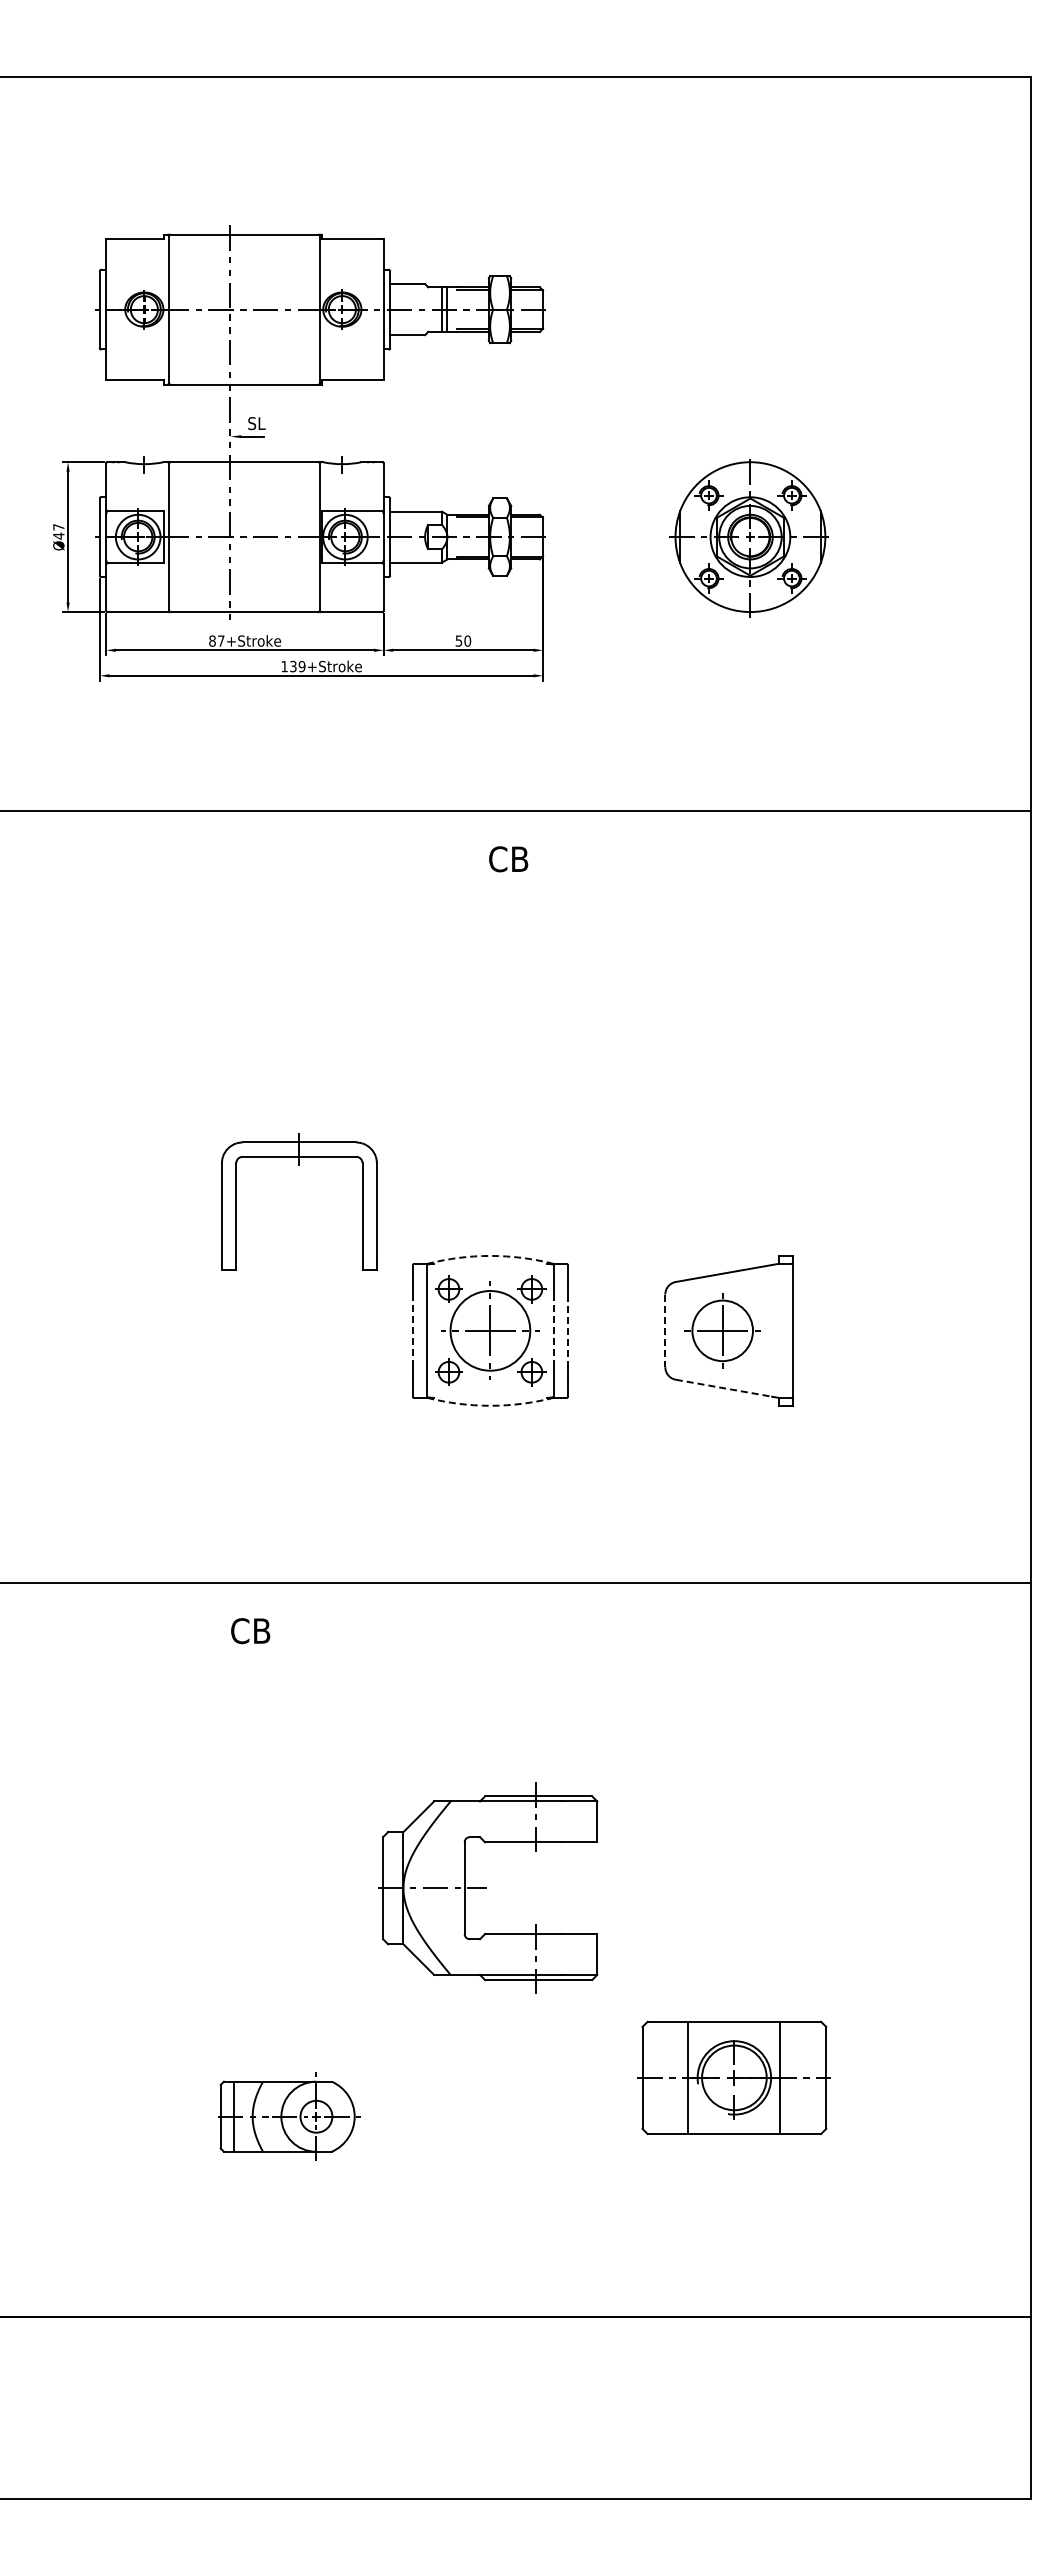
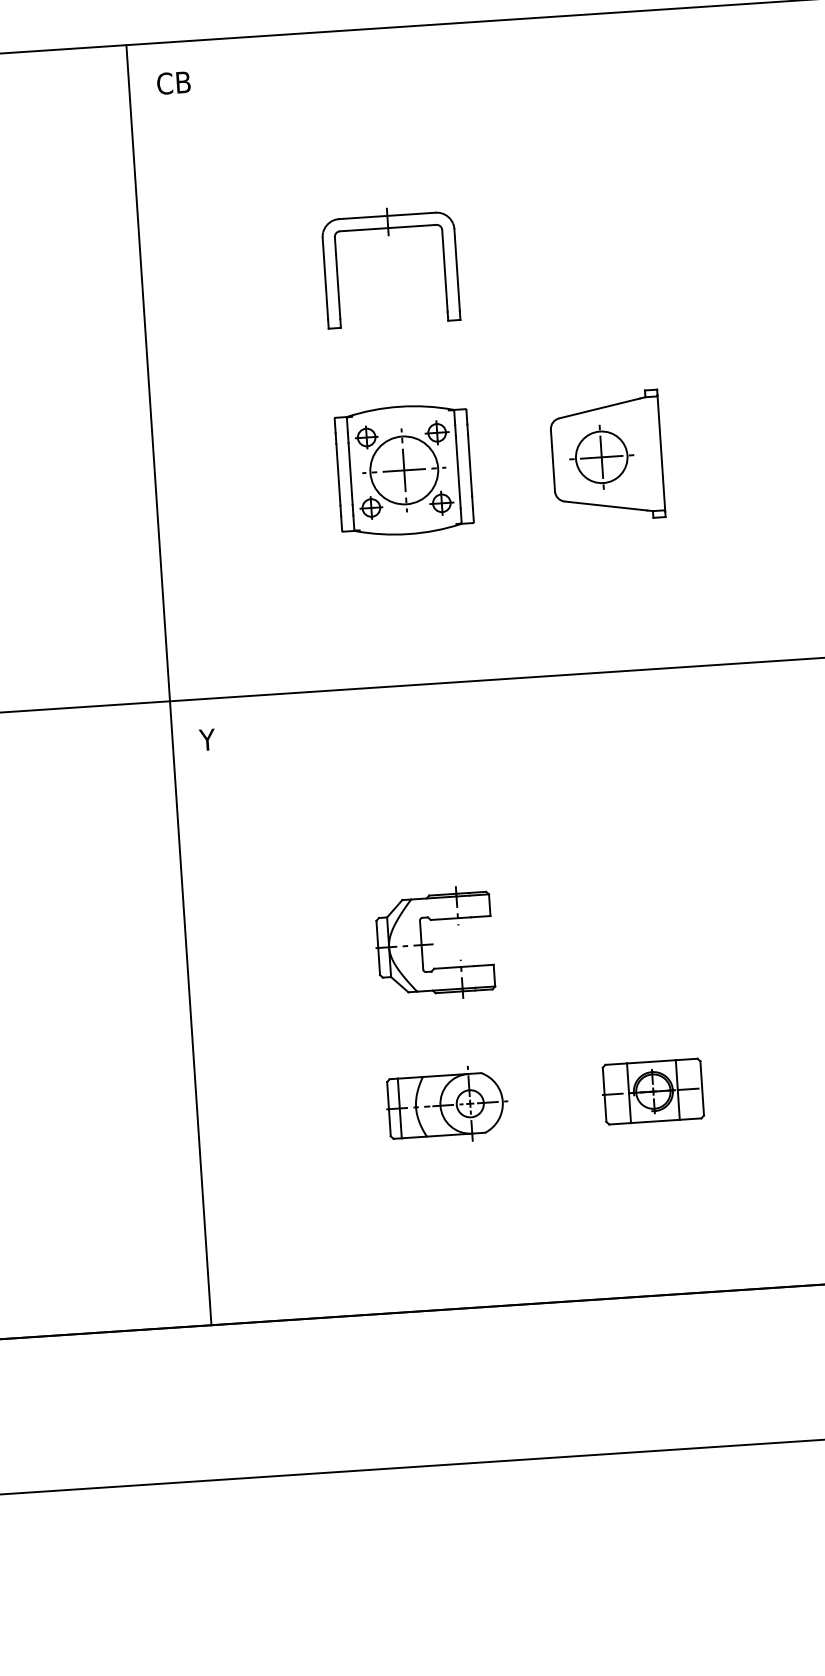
text: (508, 859) -> (173, 83), moved
part: (299, 1165) -> (388, 235), moved
arc: (490, 1255) -> (400, 406), dashed -> solid
line: (412, 1330) -> (338, 474), dashed -> solid
line: (553, 1330) -> (457, 466), dashed -> solid
line: (567, 1331) -> (469, 466), dashed -> solid
line: (665, 1331) -> (553, 461), dashed -> solid
line: (723, 1388) -> (605, 506), dashed -> solid
arc: (490, 1405) -> (408, 533), dashed -> solid
line: (198, 1563) -> (169, 684), added
text: (249, 1631) -> (216, 739), CB -> Y
part: (488, 1887) -> (434, 943), size x0.62
part: (732, 2077) -> (652, 1091), size x0.62
part: (289, 2116) -> (447, 1105), moved

